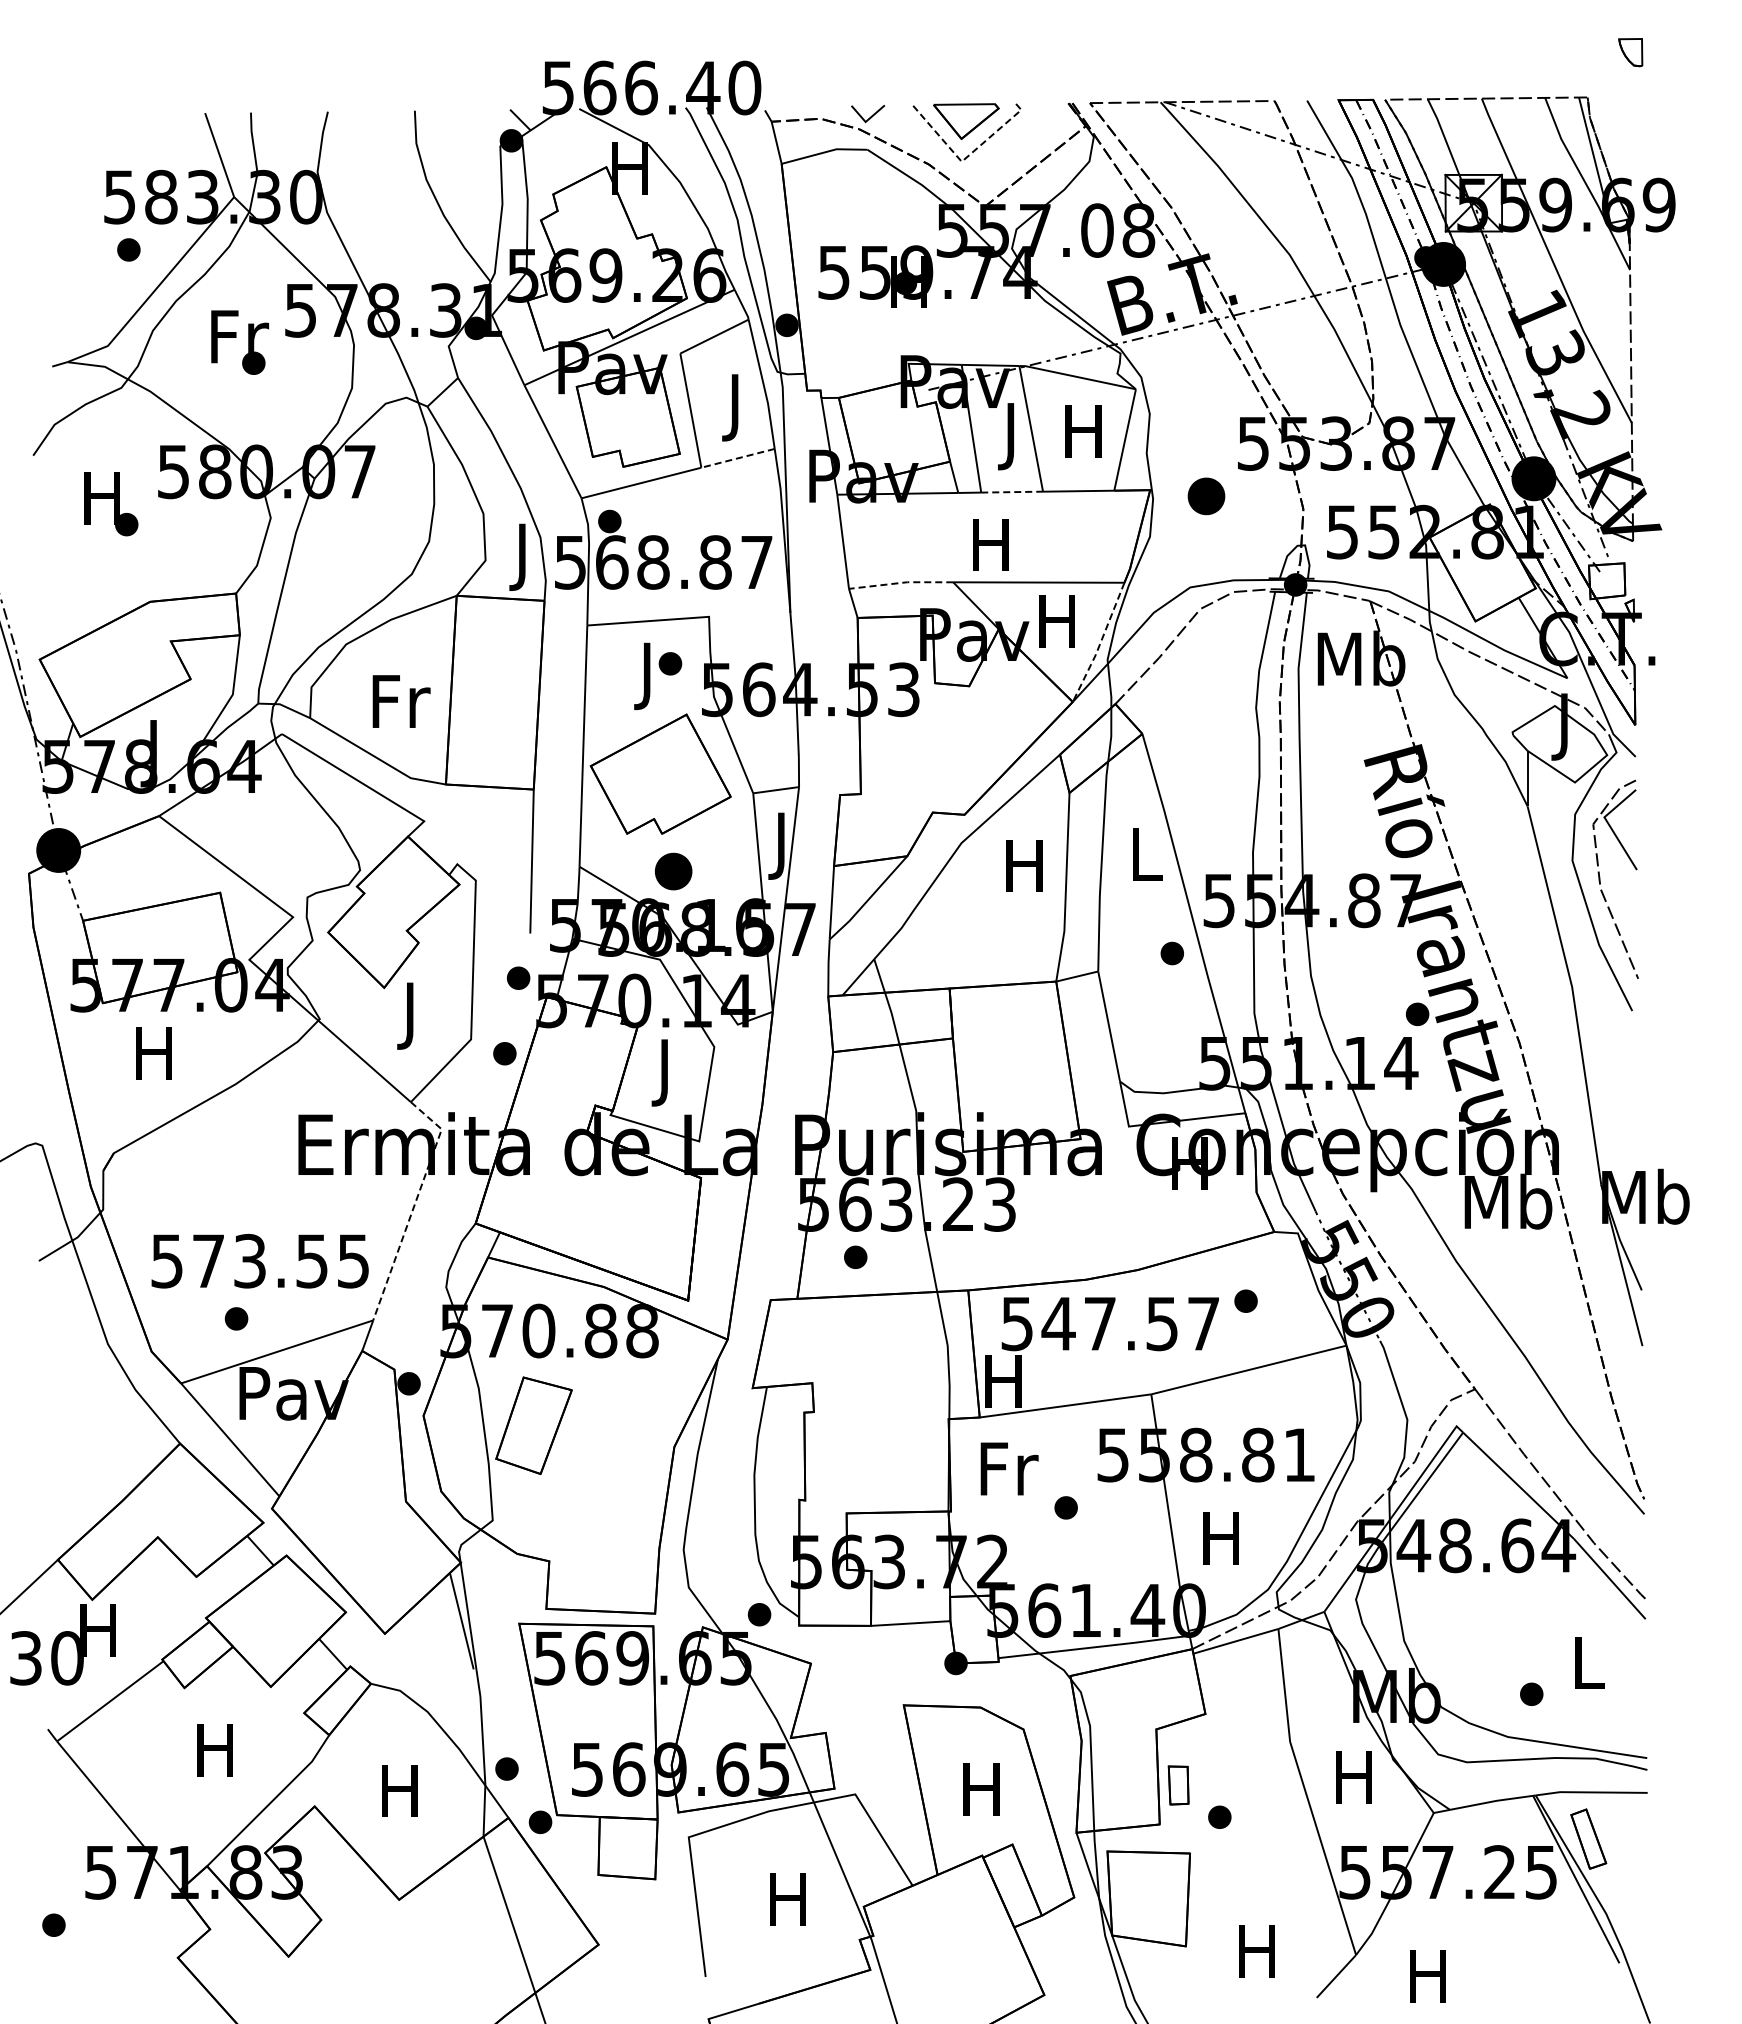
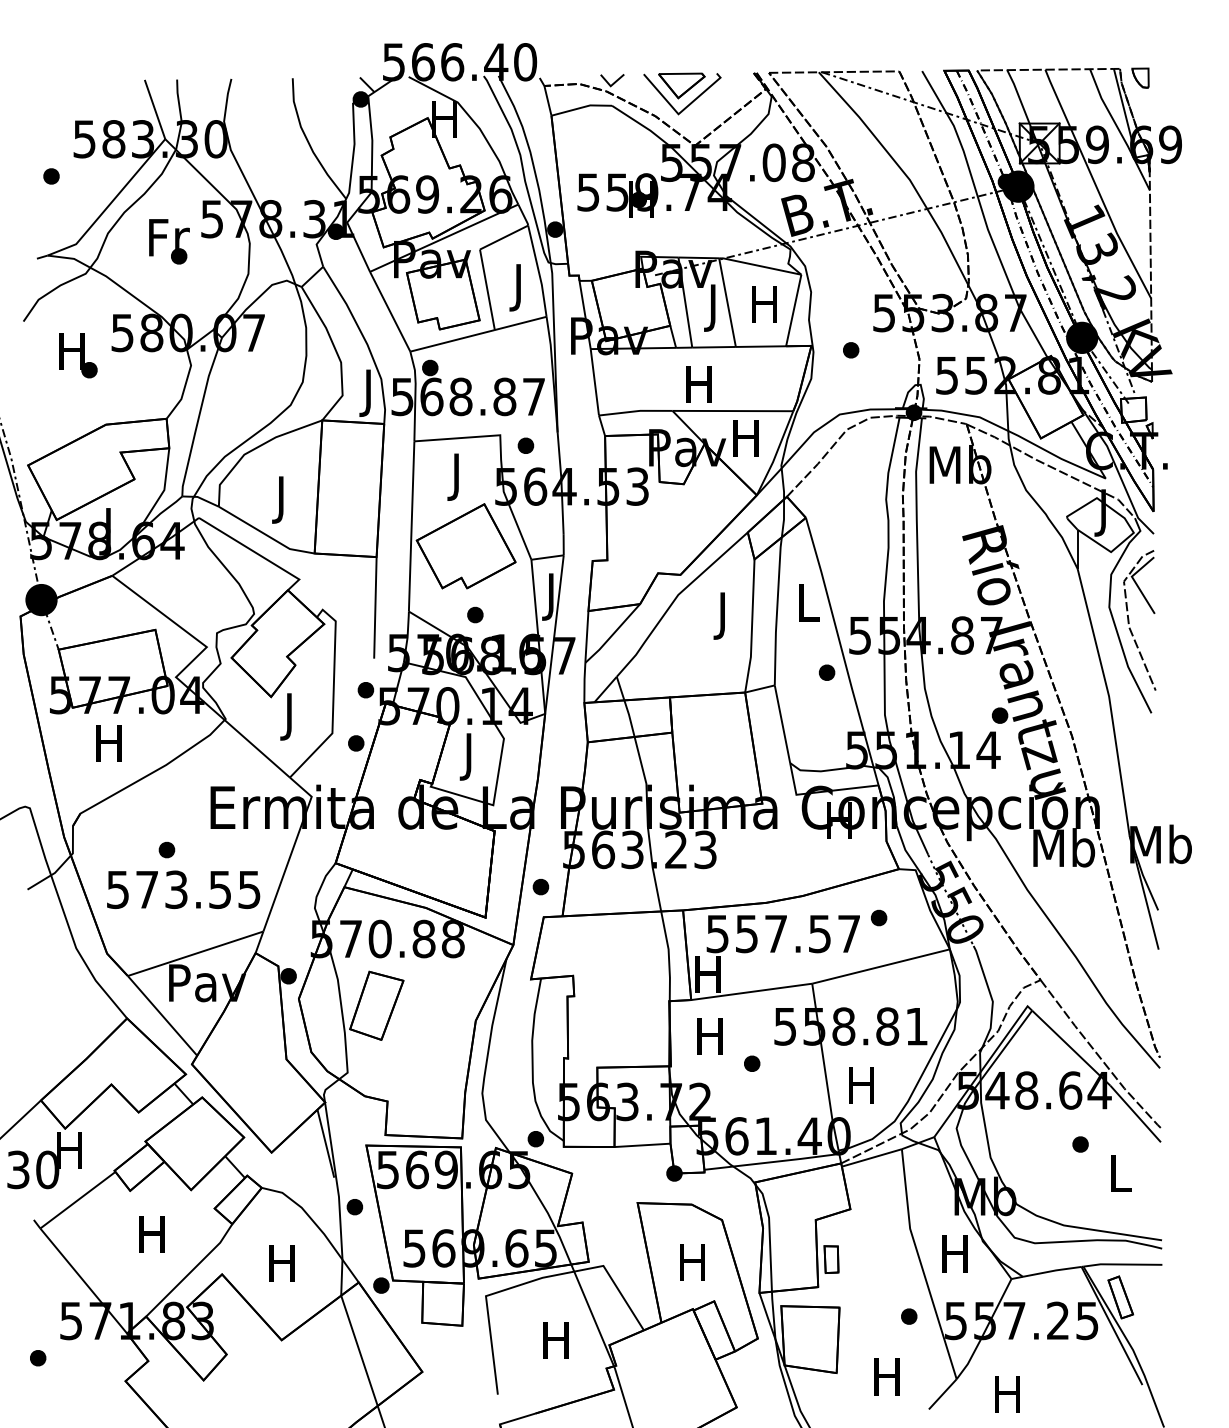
part: (1630, 52) -> (1140, 78), moved
line: (966, 157) -> (681, 111), dashed -> solid
part: (128, 249) -> (51, 176), moved
line: (738, 458) -> (521, 323), dashed -> solid
line: (1012, 492) -> (714, 347), dashed -> solid
part: (1206, 496) -> (851, 350), size x0.62
line: (901, 582) -> (636, 411), dashed -> solid
line: (1100, 643) -> (776, 454), dashed -> solid
part: (670, 663) -> (525, 445), moved
text: (401, 708) -> (283, 499), Fr -> J
part: (673, 871) -> (475, 614), size x0.62
text: (1024, 872) -> (722, 615), H -> J
line: (414, 1204) -> (292, 849), dashed -> solid
part: (855, 1256) -> (540, 886), moved
part: (236, 1318) -> (166, 849), moved
text: (1058, 1324) -> (746, 934), 547.57 -> 557.57
text: (1009, 1468) -> (712, 1036), Fr -> H
part: (1531, 1693) -> (1080, 1143), moved
part: (506, 1768) -> (354, 1206), moved
part: (1219, 1816) -> (909, 1316), moved

